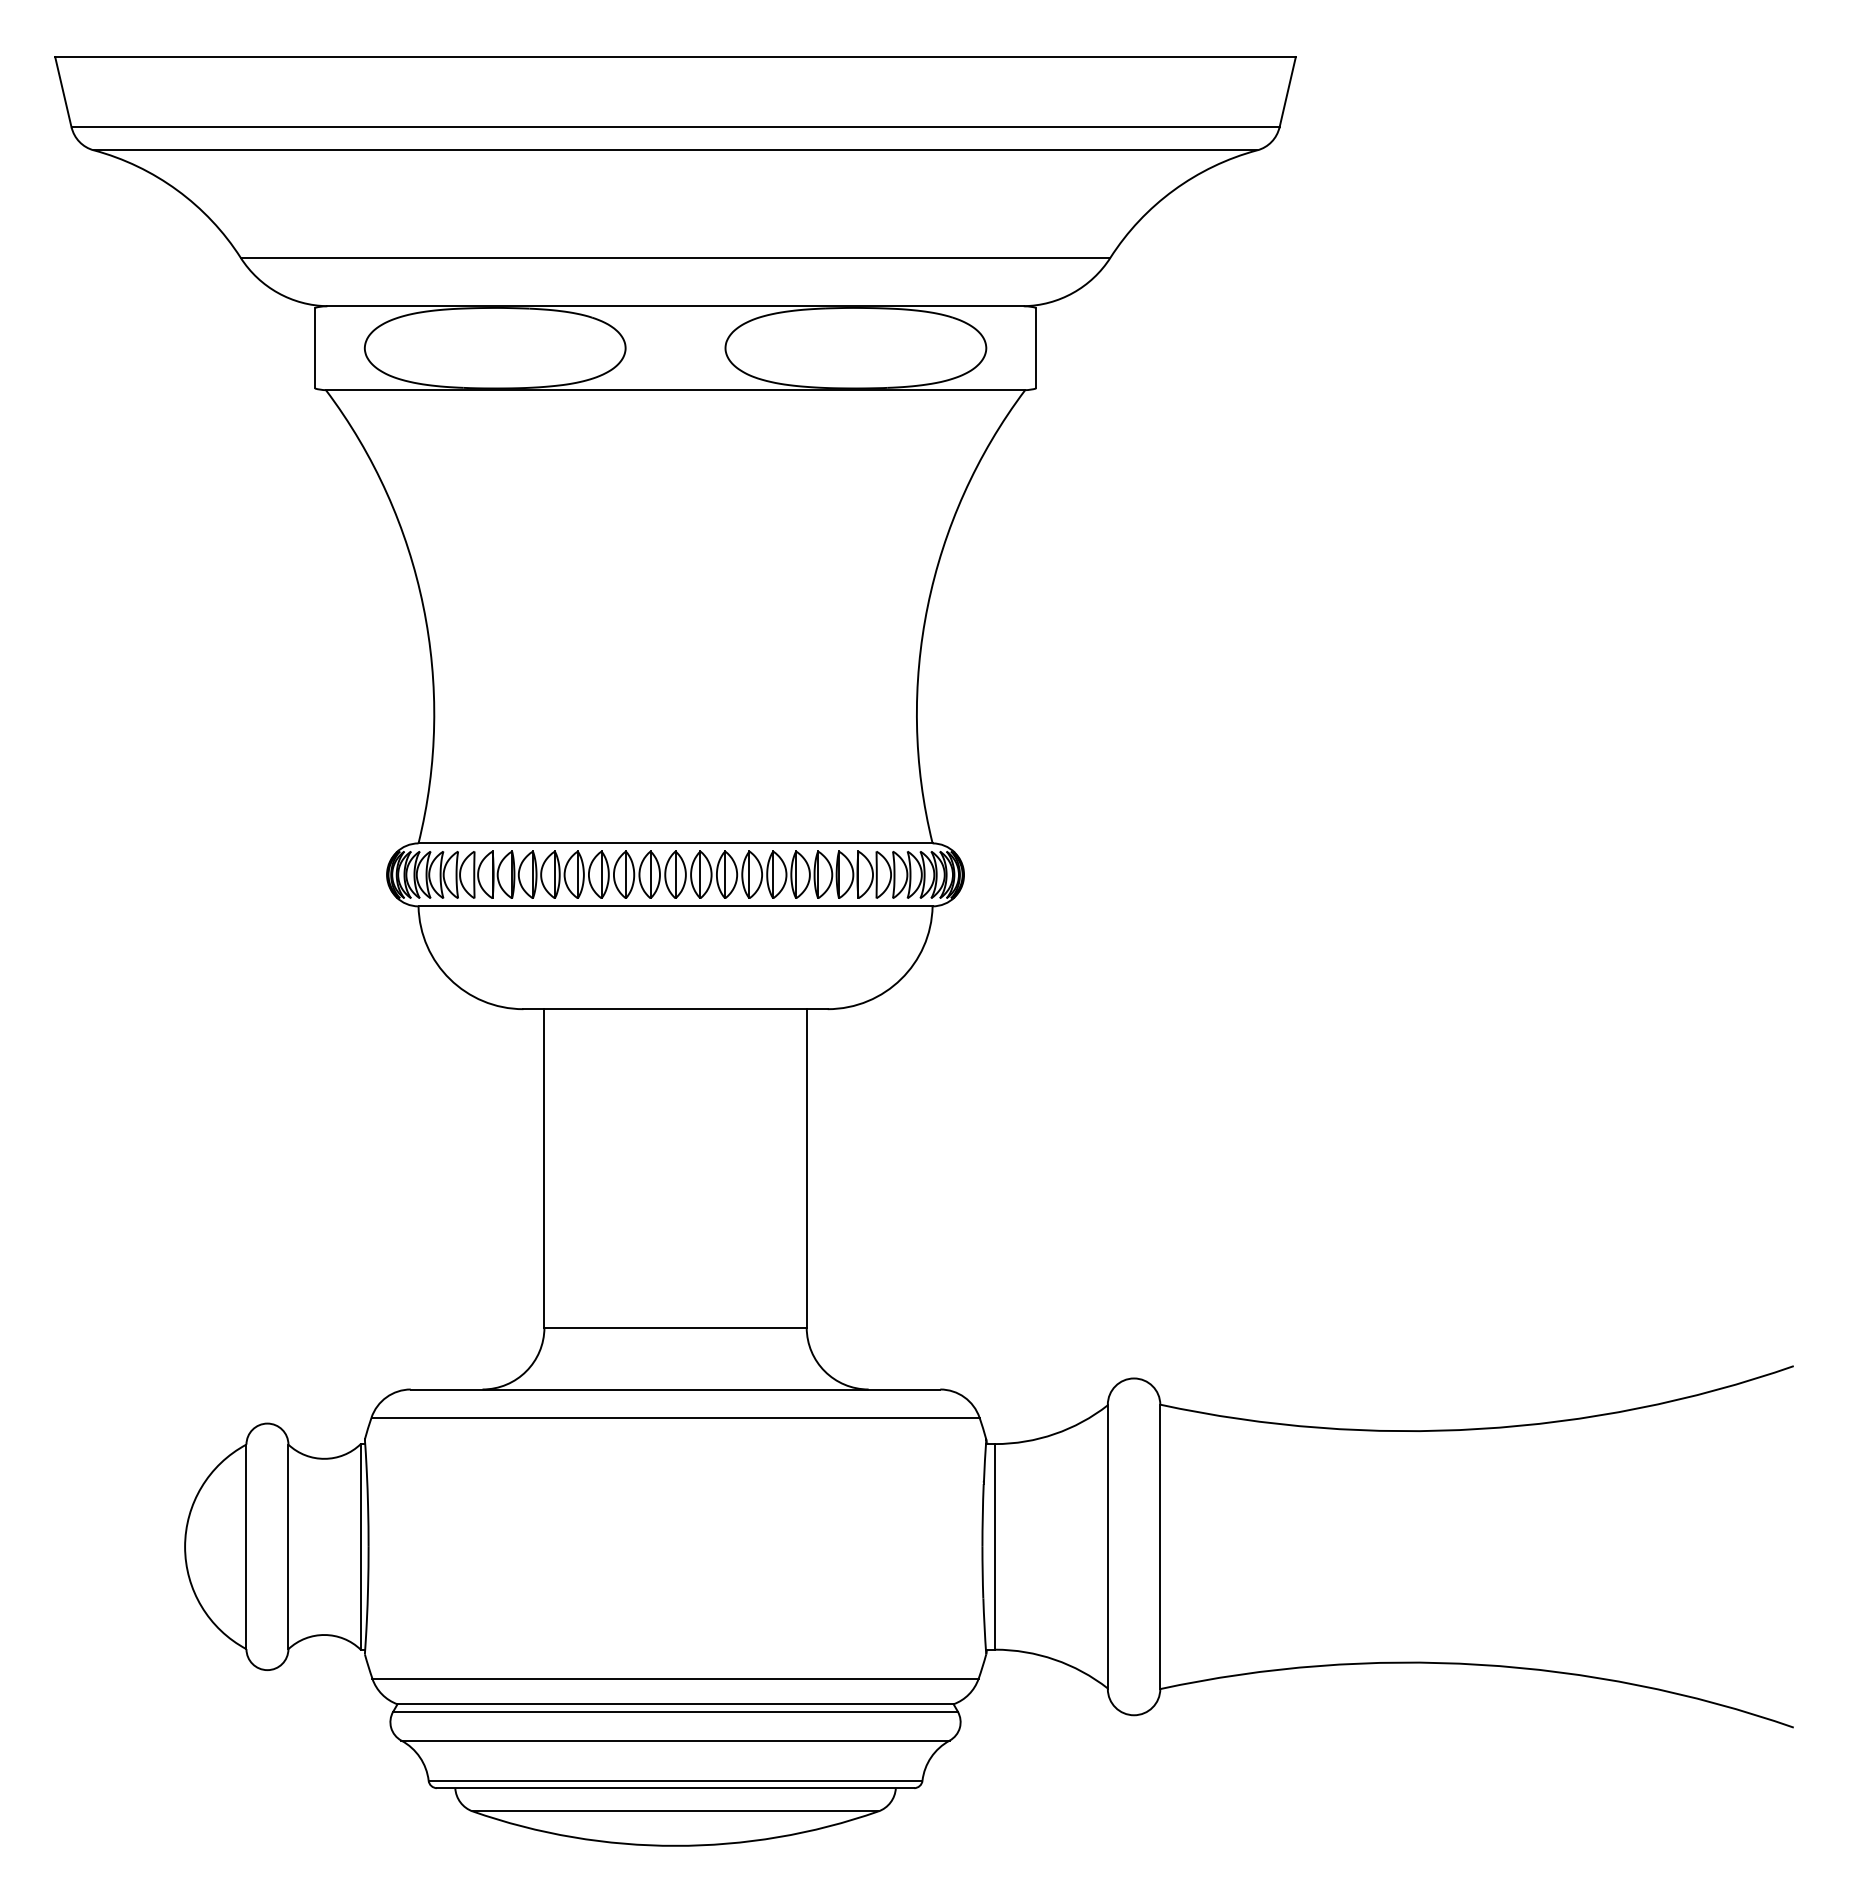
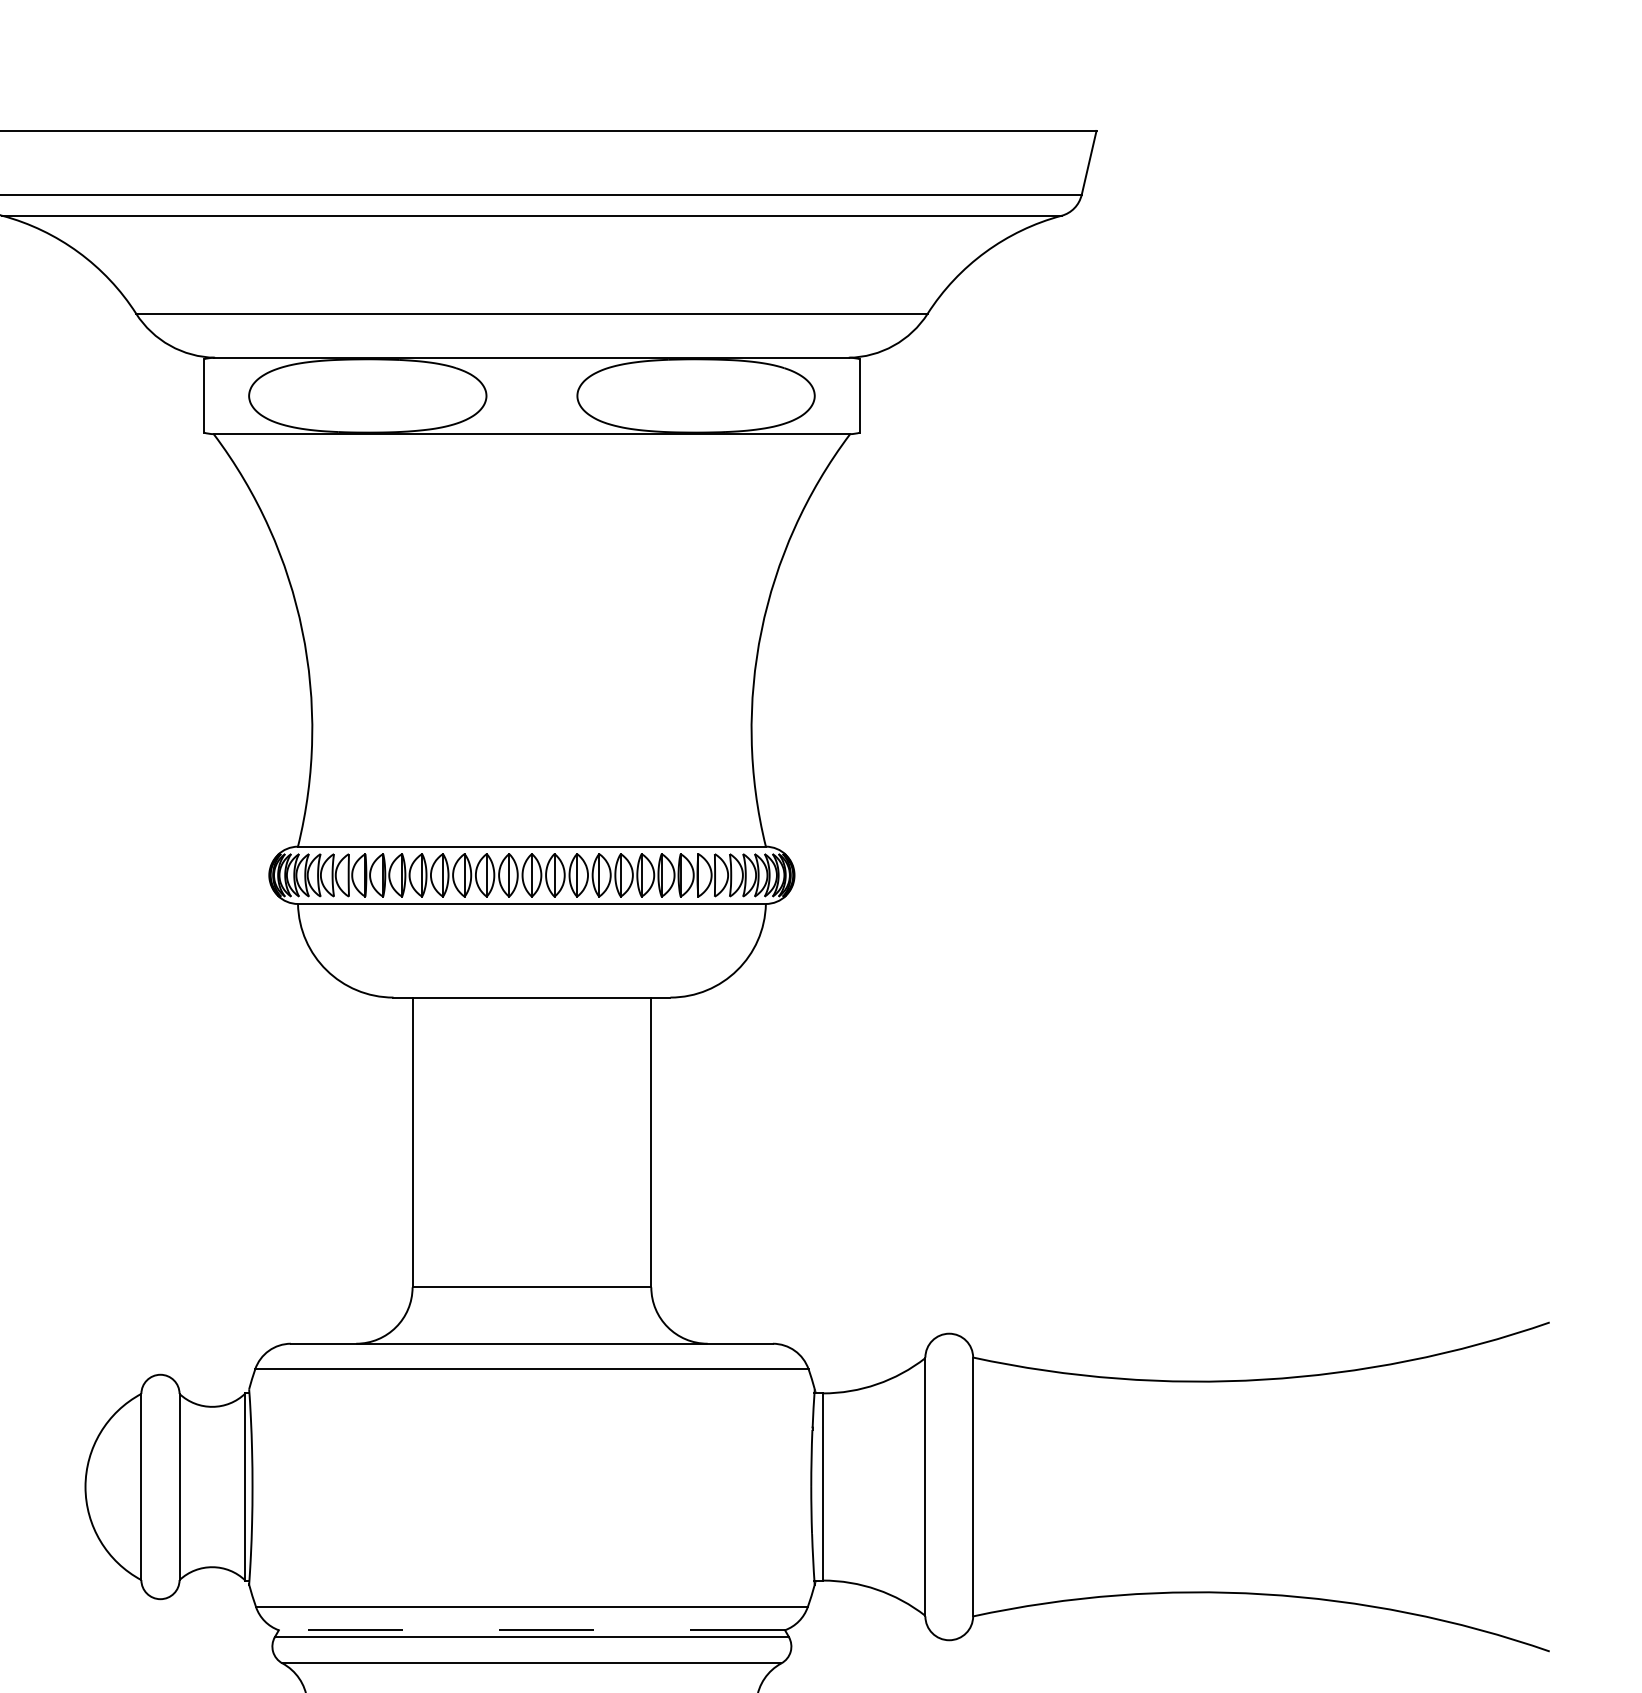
line: (675, 1704) -> (531, 1630), solid -> dashed

